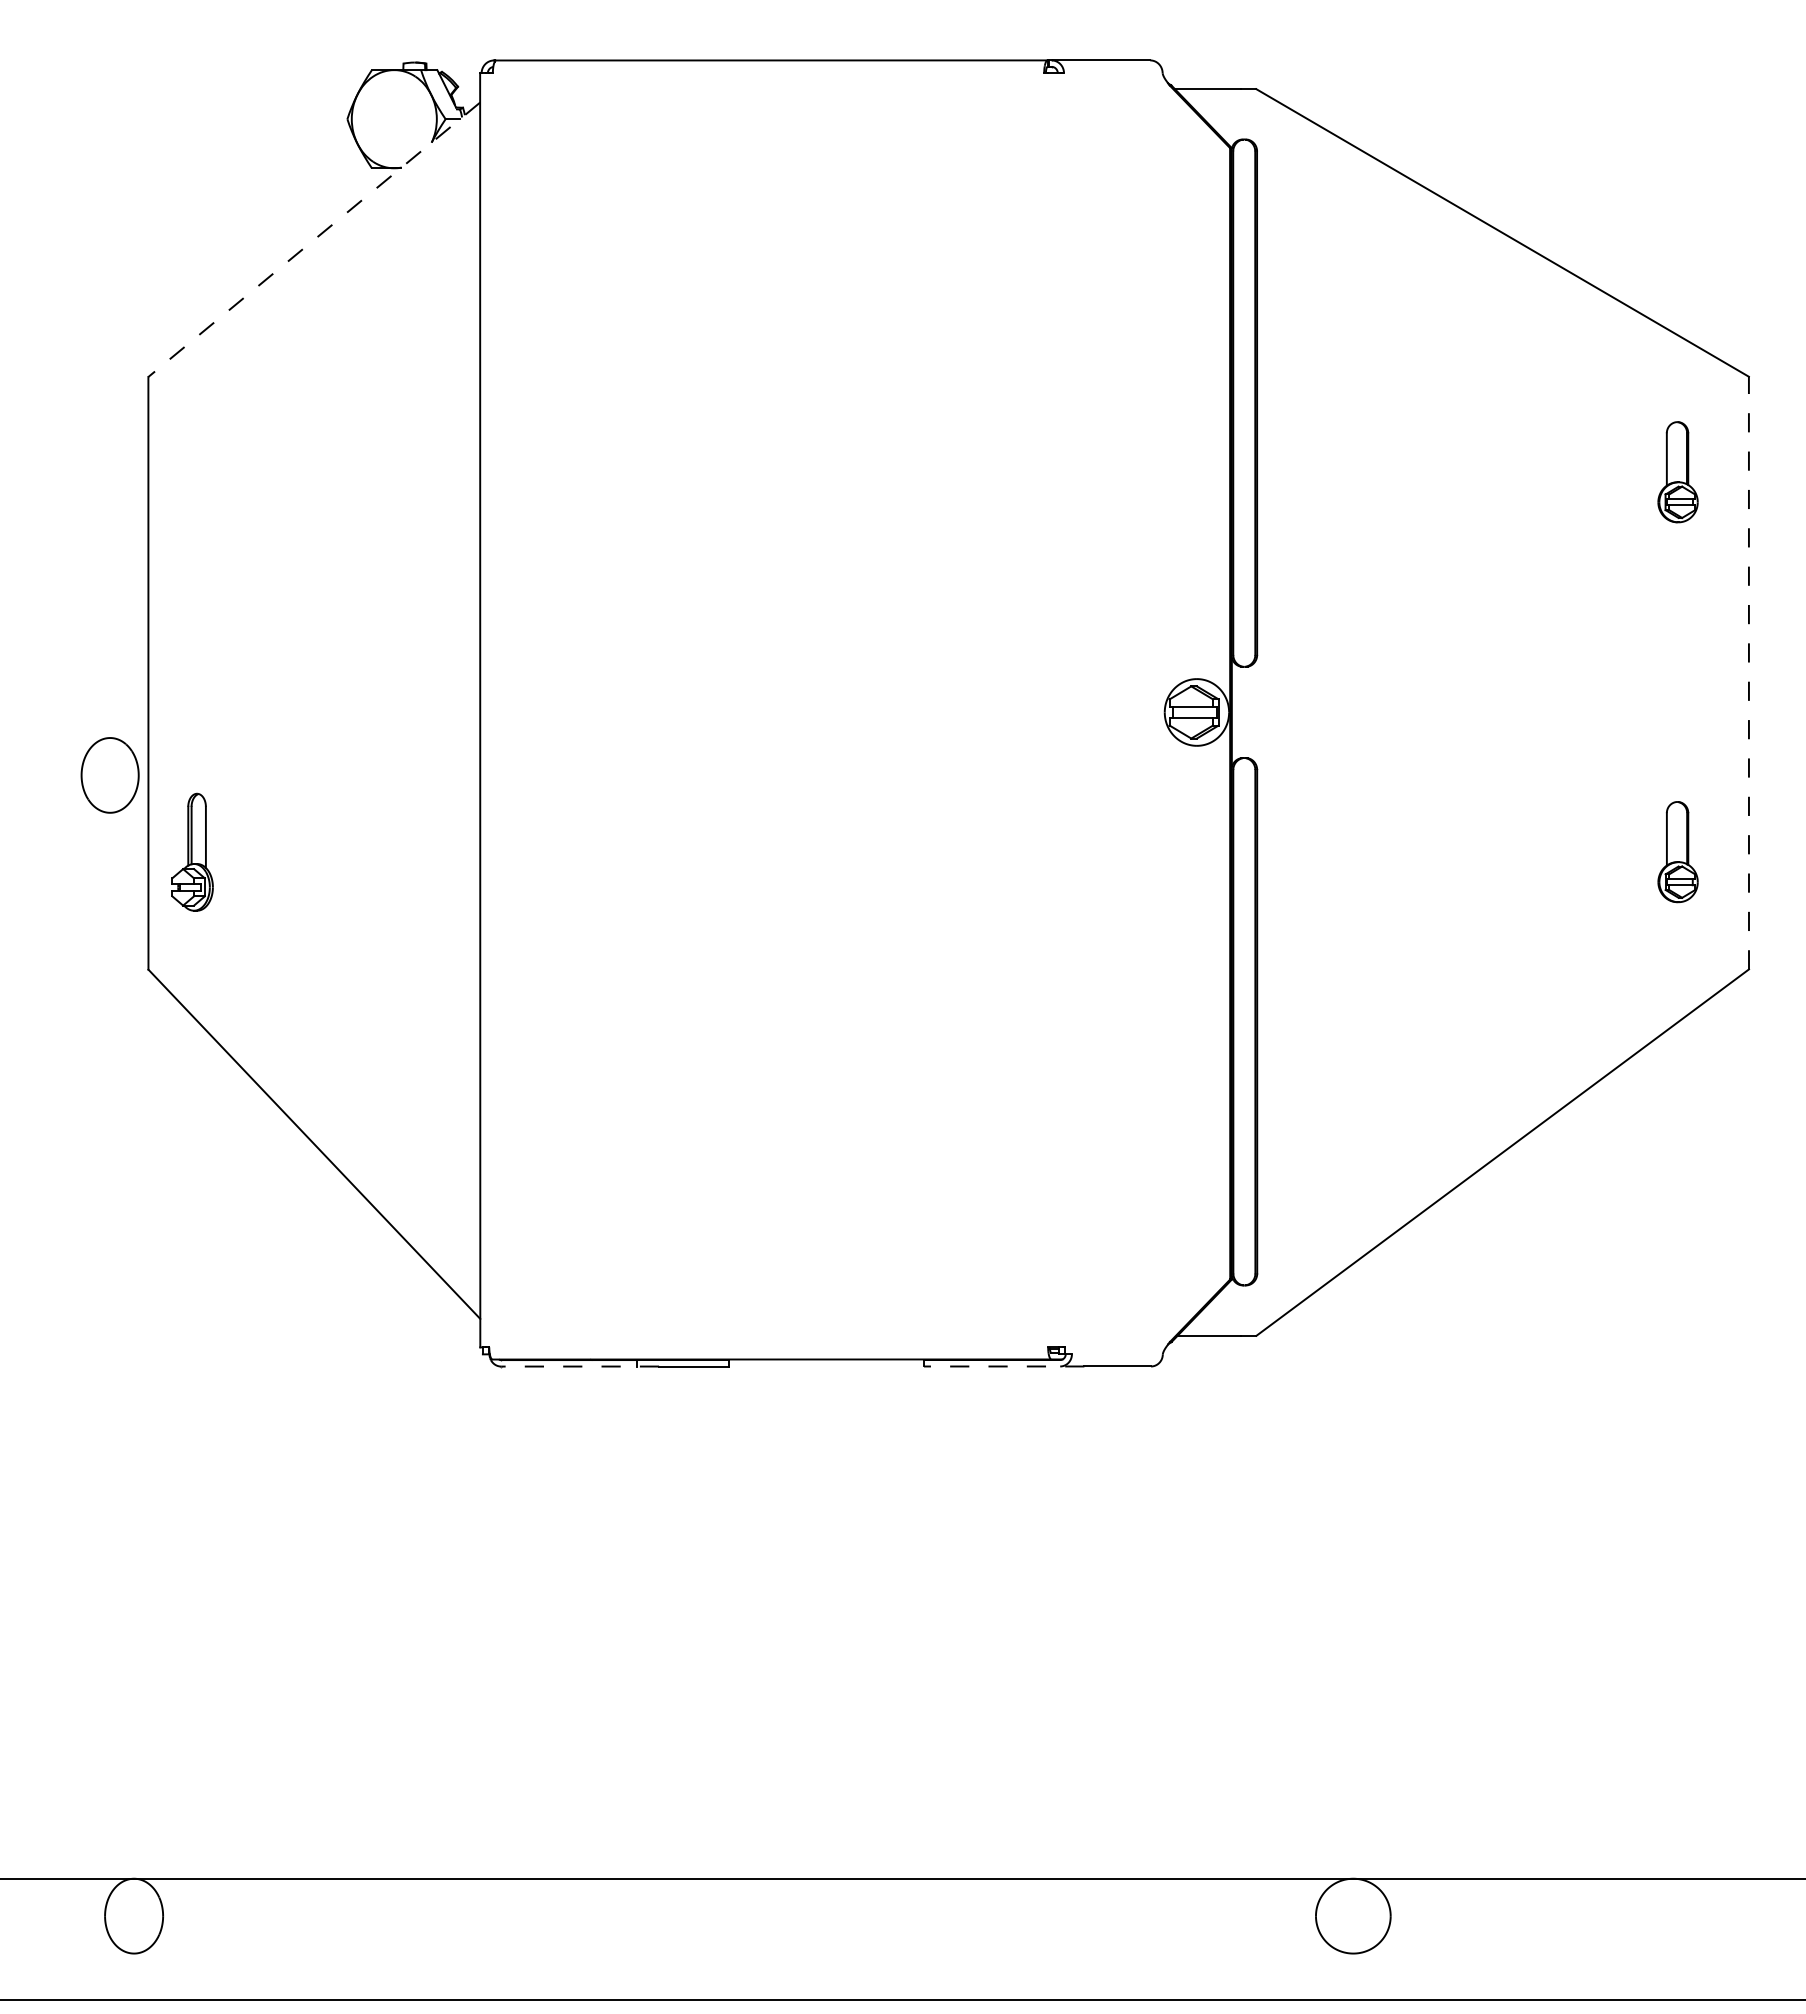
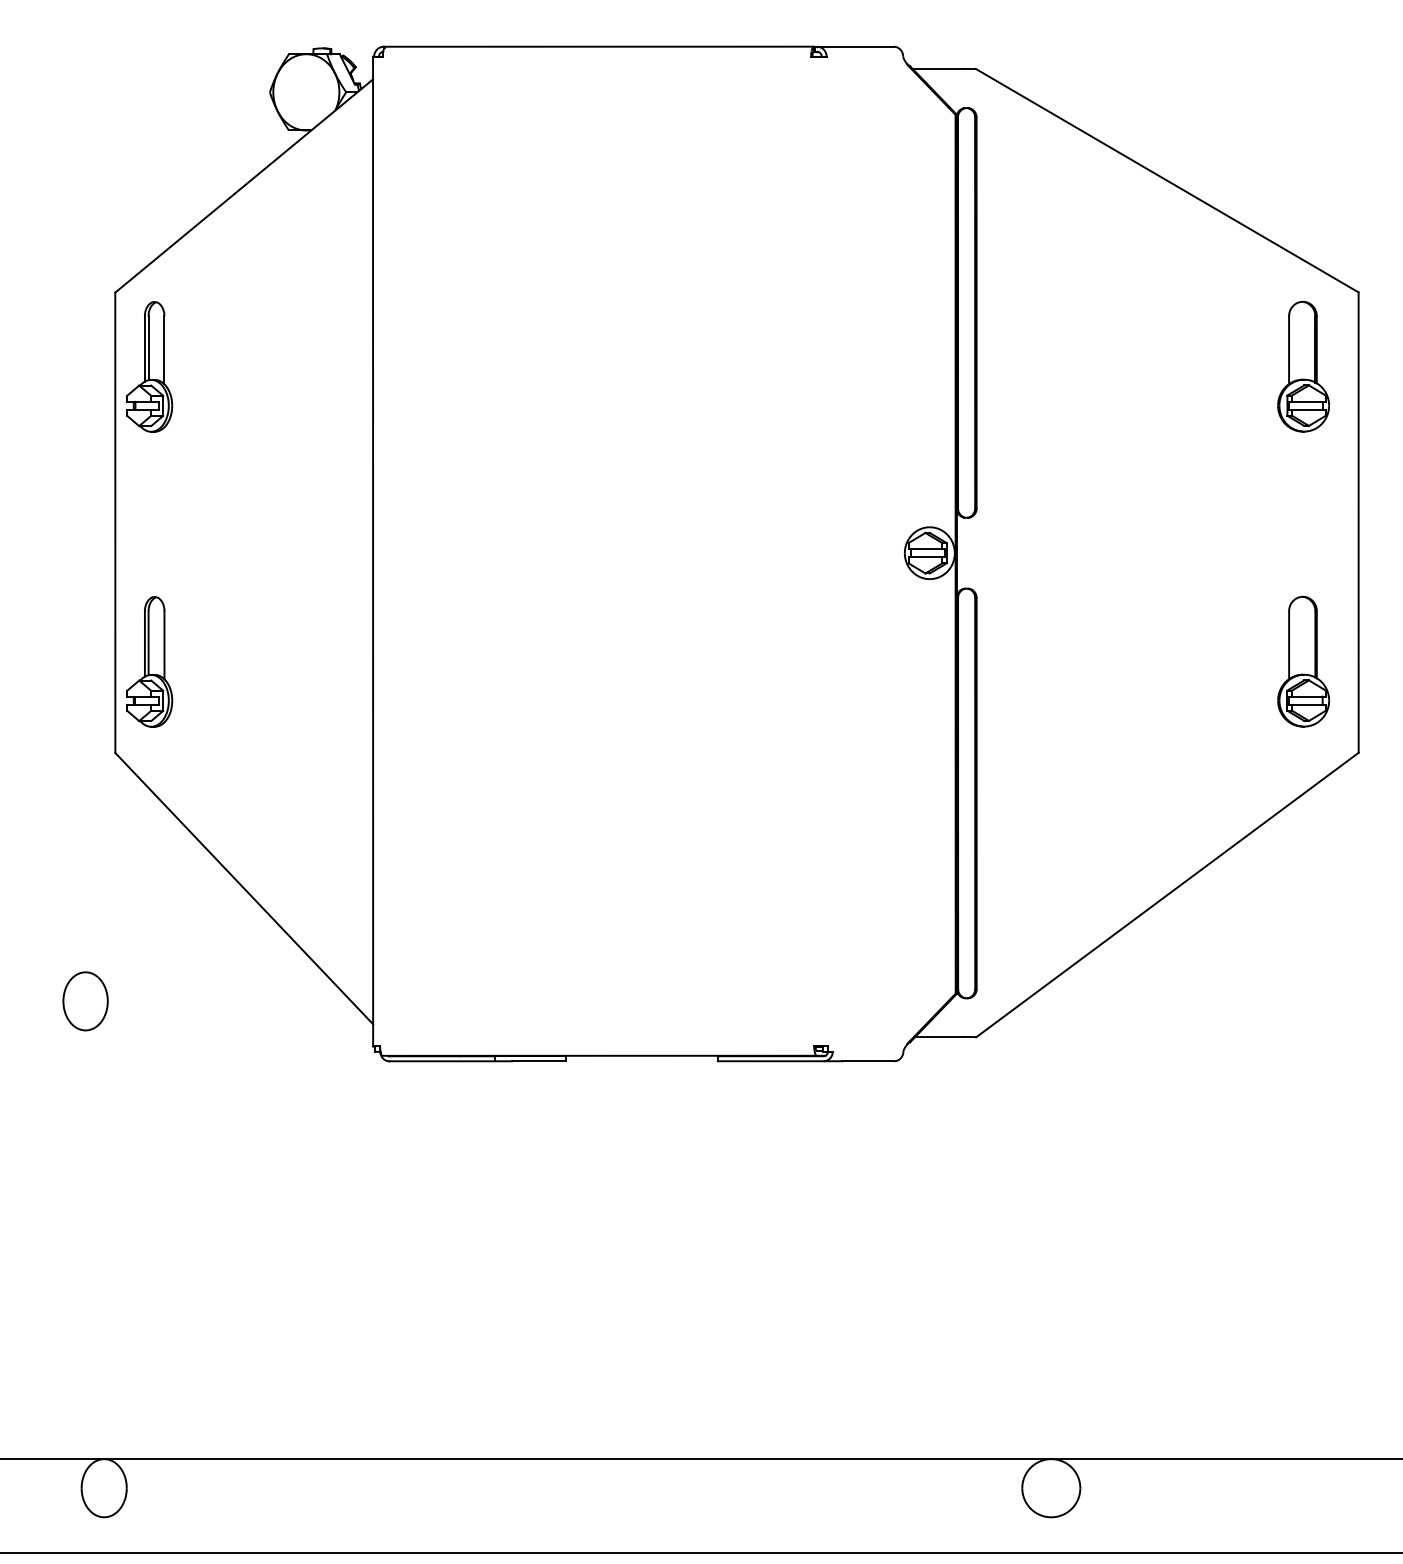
line: (313, 240) -> (243, 186), dashed -> solid
part: (1677, 471) -> (1303, 366), size x1.67
part: (192, 472) -> (149, 366), added
line: (1748, 672) -> (1358, 522), dashed -> solid
part: (109, 775) -> (85, 1001), moved
part: (192, 851) -> (149, 661), size x1.43
part: (1677, 851) -> (1303, 661), size x1.67
line: (580, 1366) -> (450, 1061), dashed -> solid
line: (1003, 1366) -> (779, 1061), dashed -> solid

